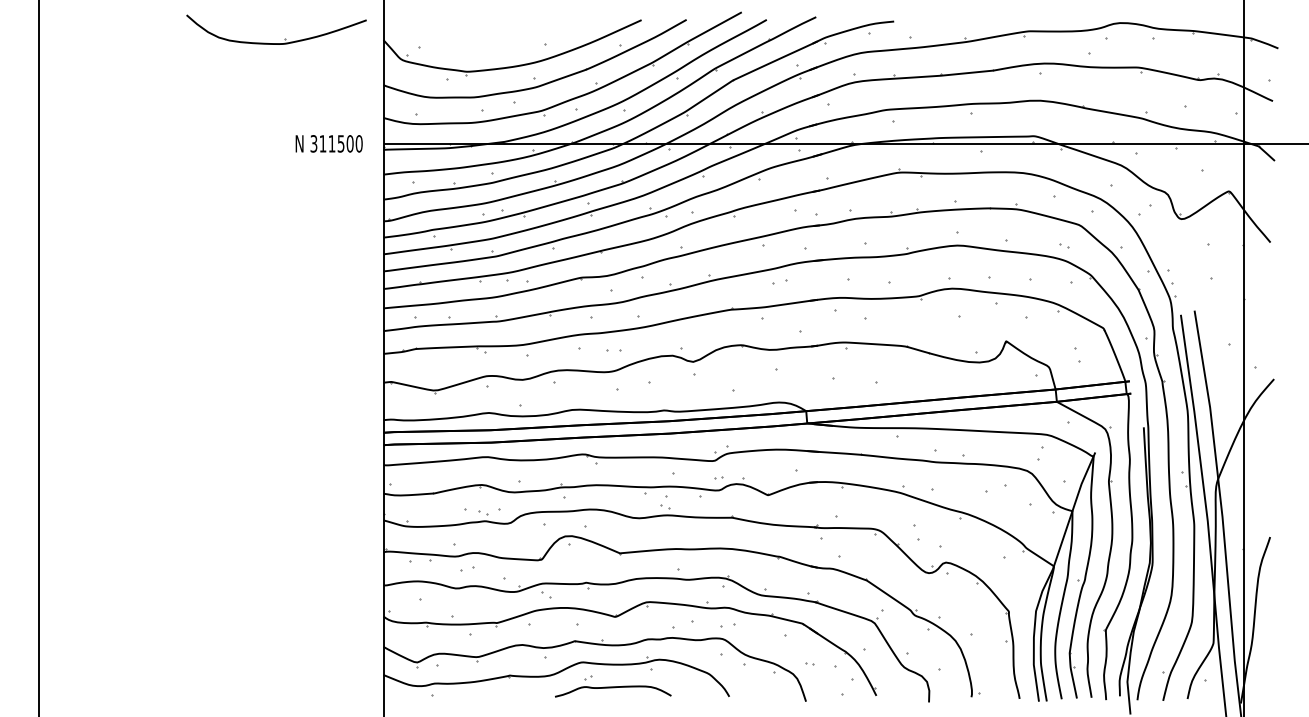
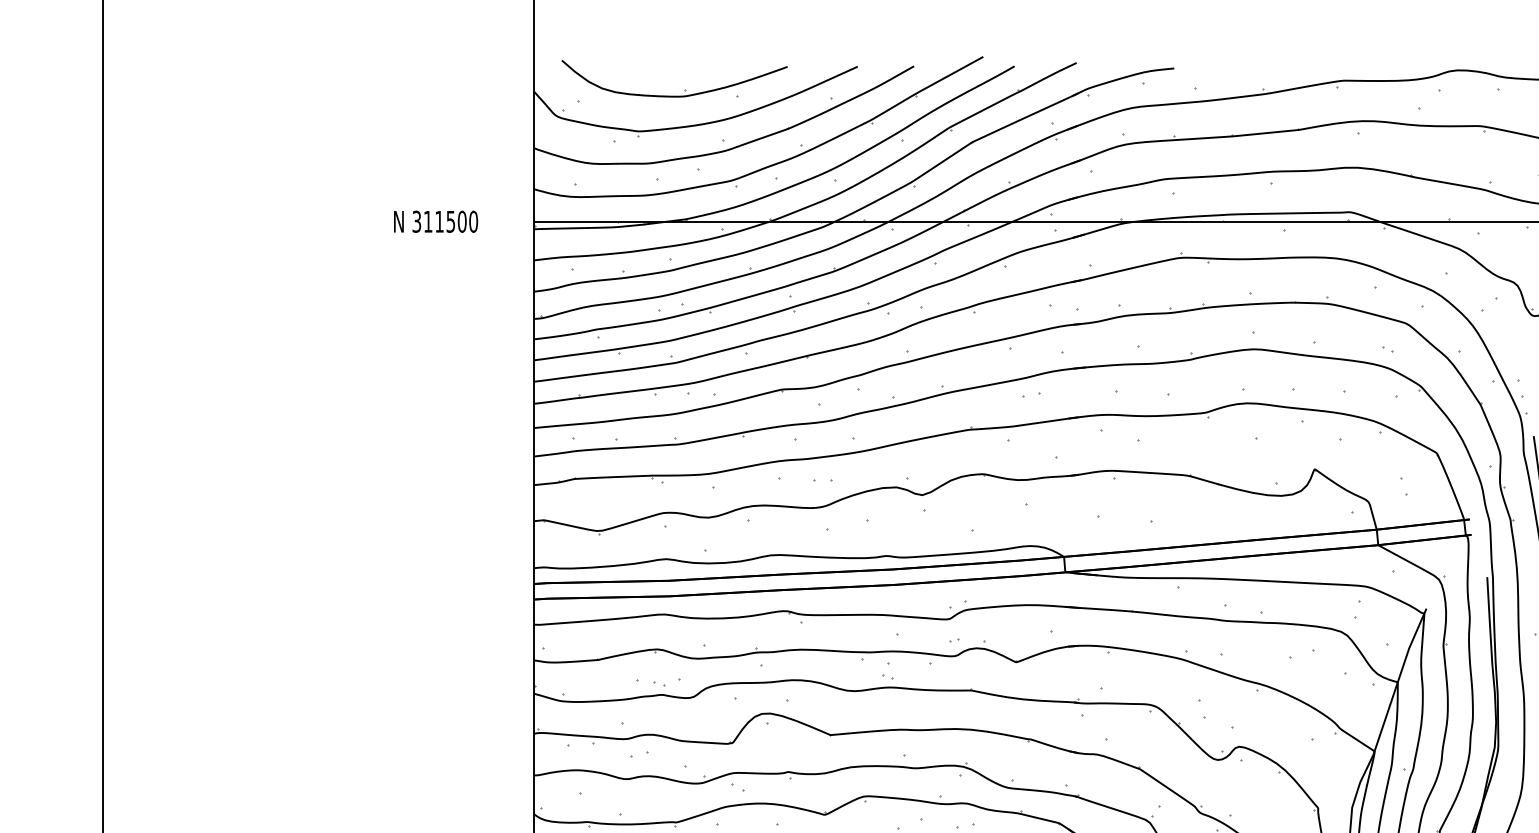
part: (285, 38) -> (685, 89), moved
text: (328, 143) -> (435, 221), moved

